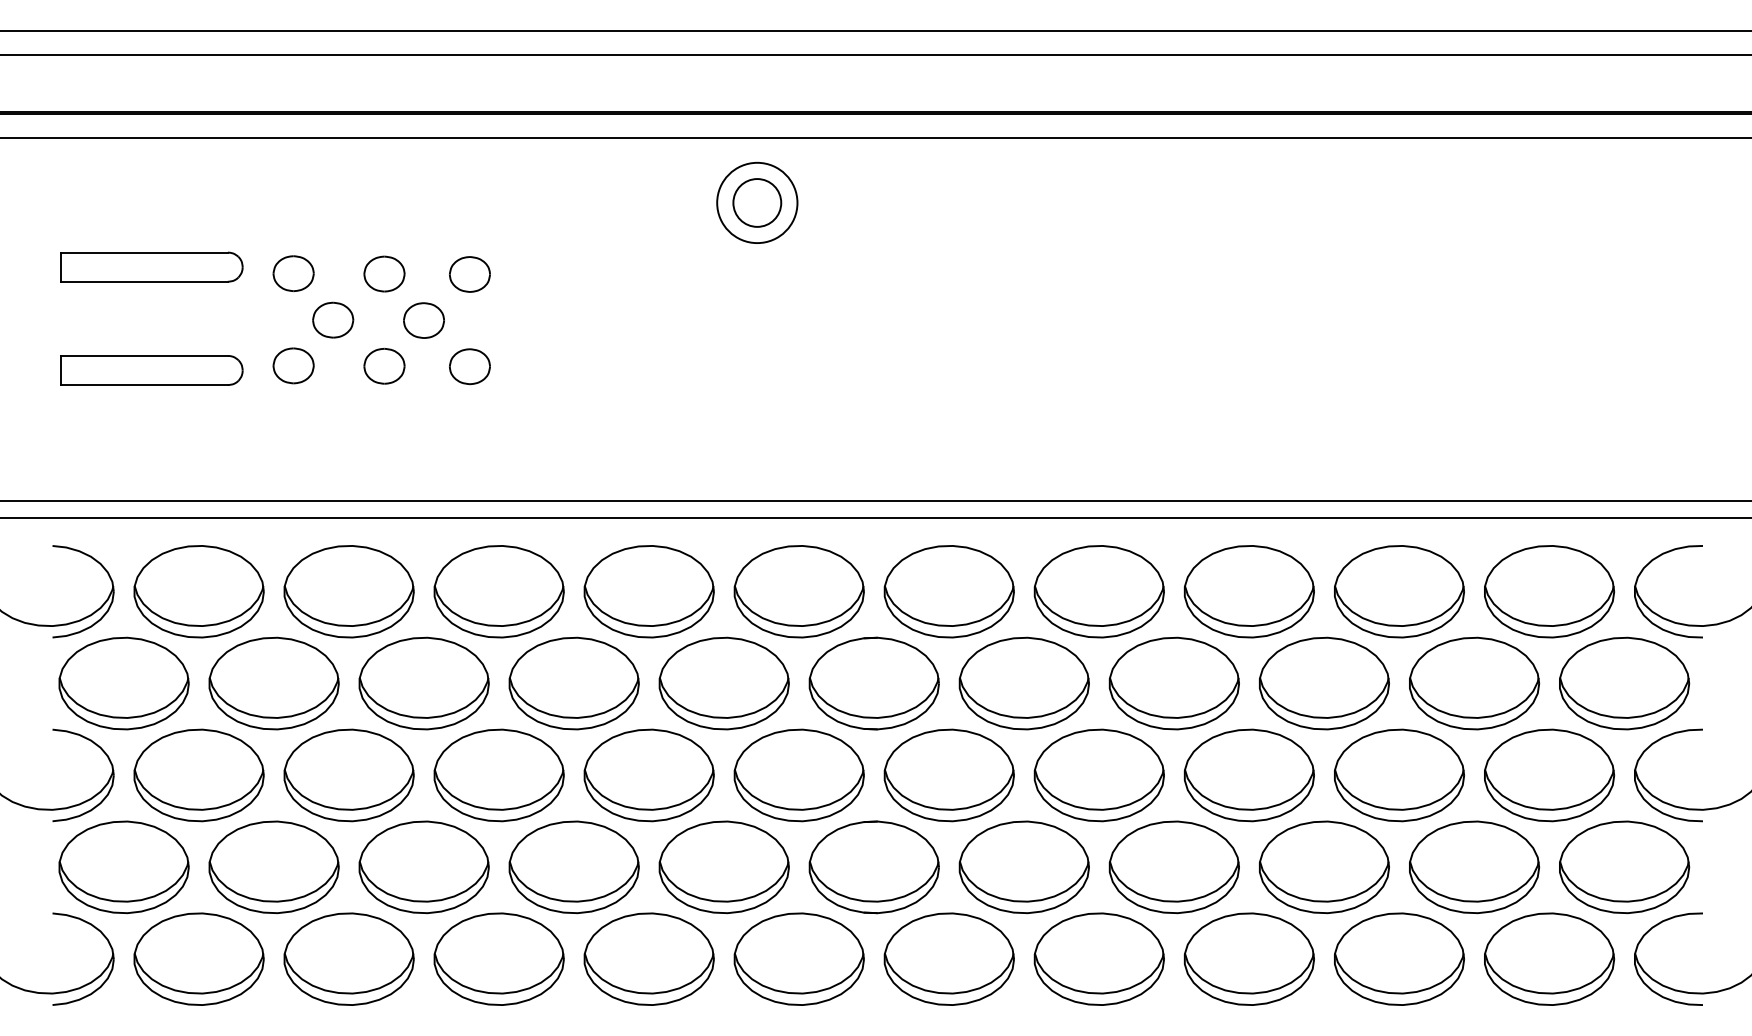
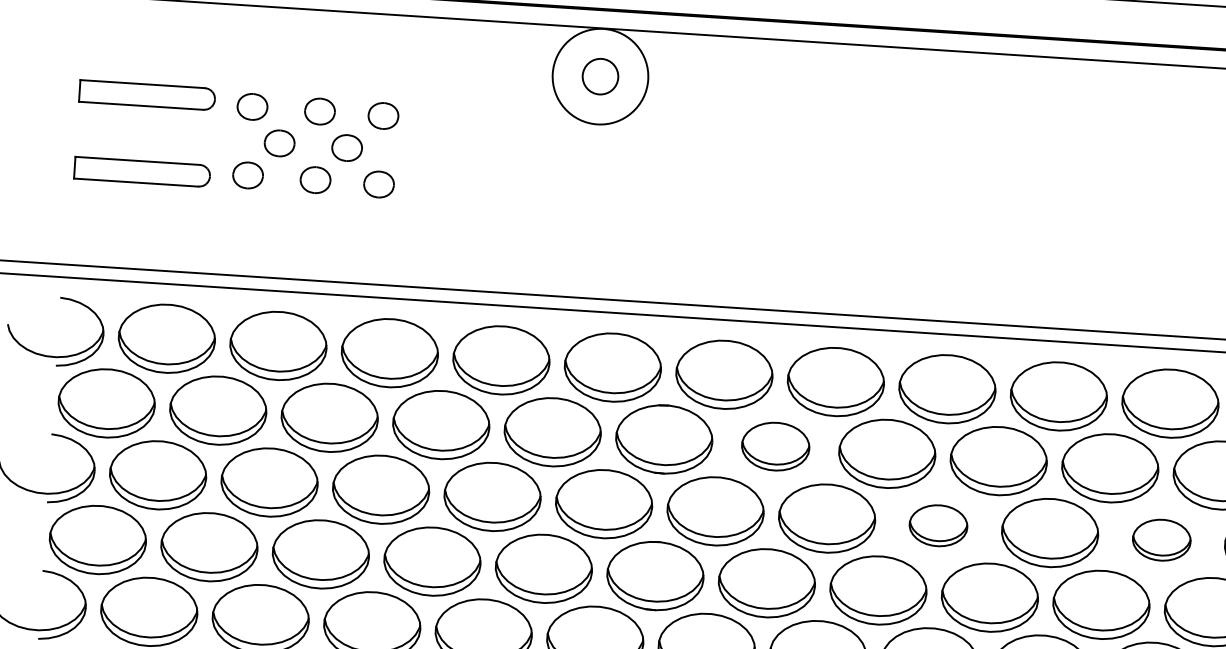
circle: (757, 202) -> (600, 76), size x1.6
part: (1023, 683) -> (775, 446), size x0.7
part: (1248, 775) -> (938, 525), size x0.6
part: (1549, 775) -> (1161, 540), size x0.6

